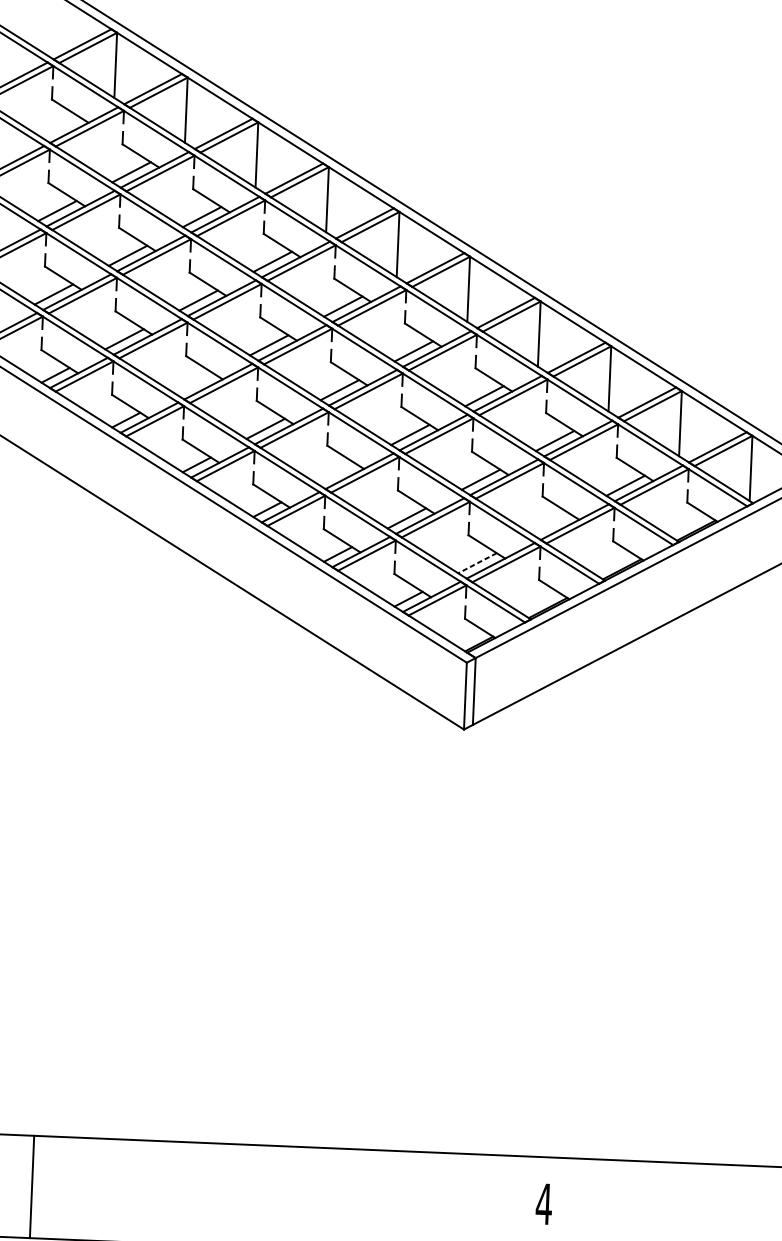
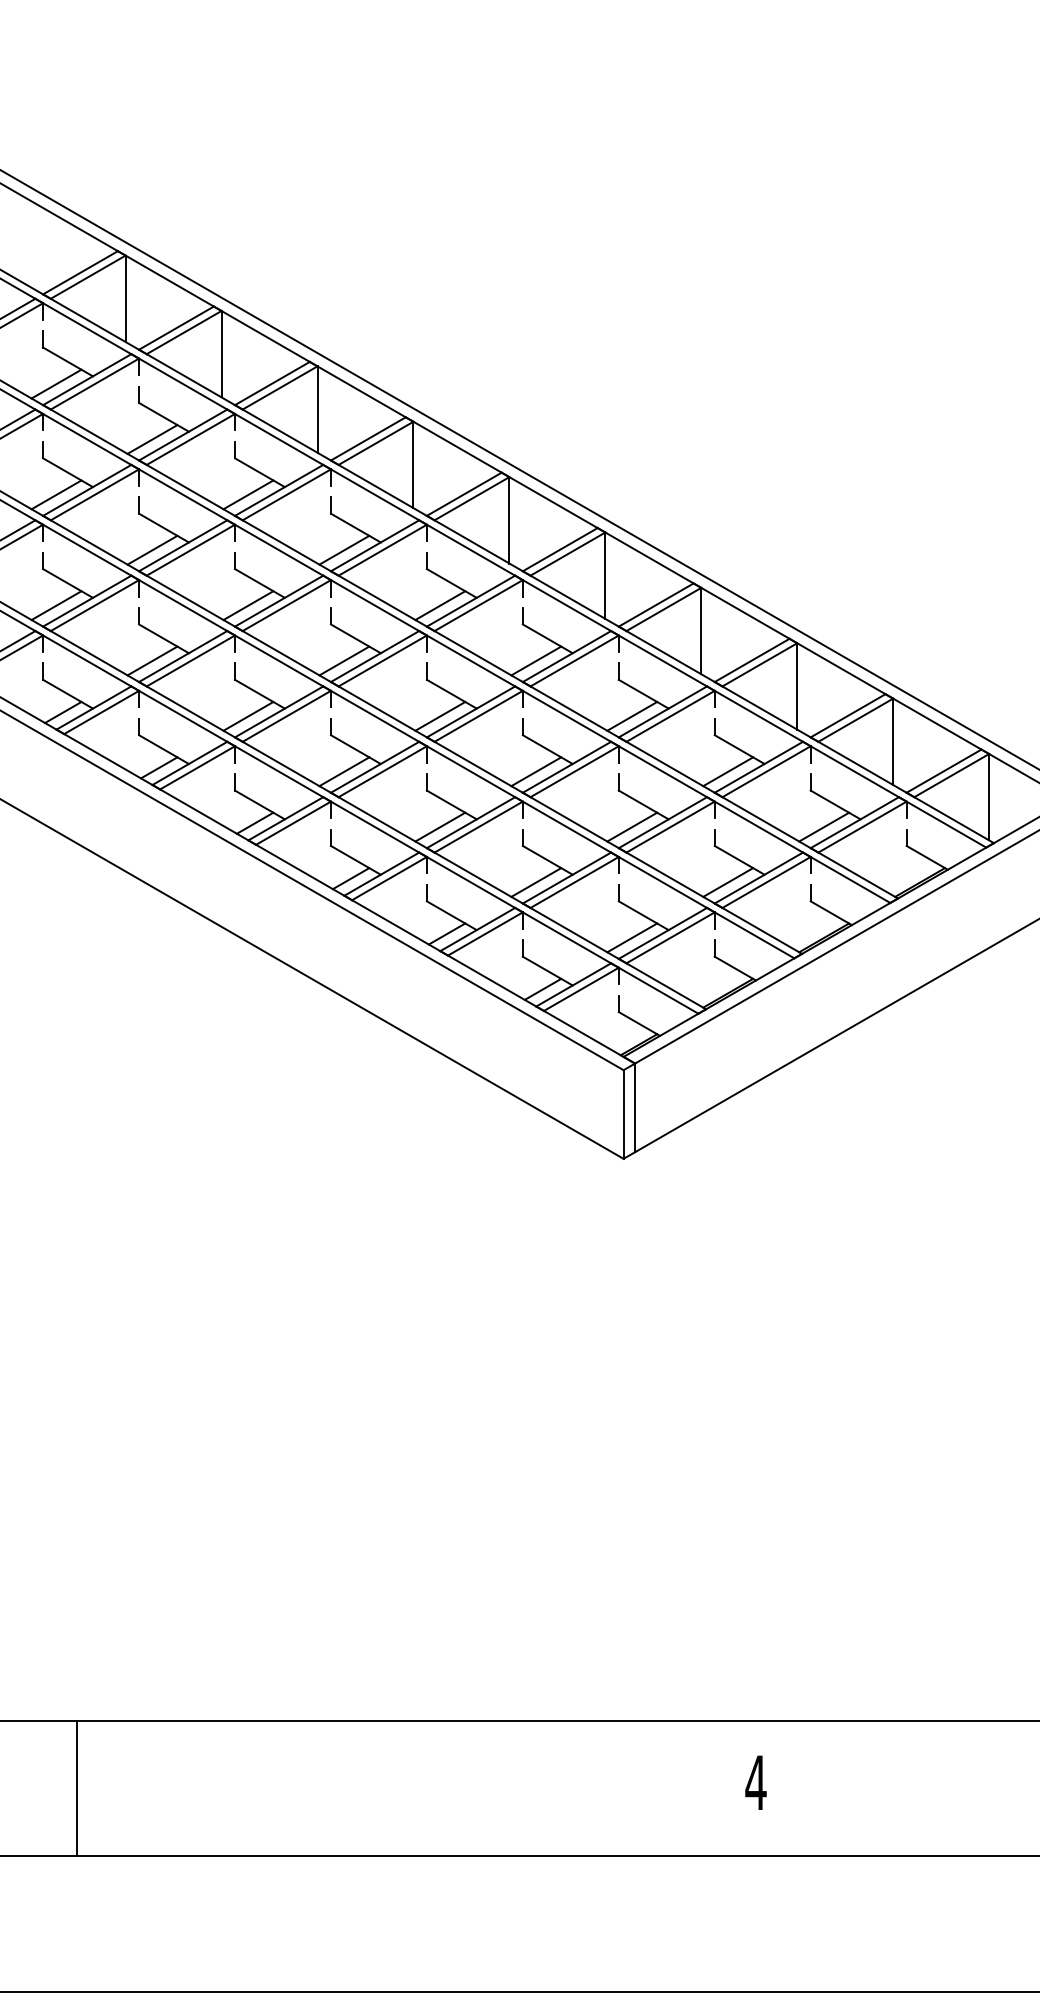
line: (60, 127) -> (56, 383), added
line: (195, 383) -> (248, 715), added
line: (336, 473) -> (440, 826), added
line: (551, 524) -> (728, 882), added
line: (477, 562) -> (632, 937), dashed -> solid

